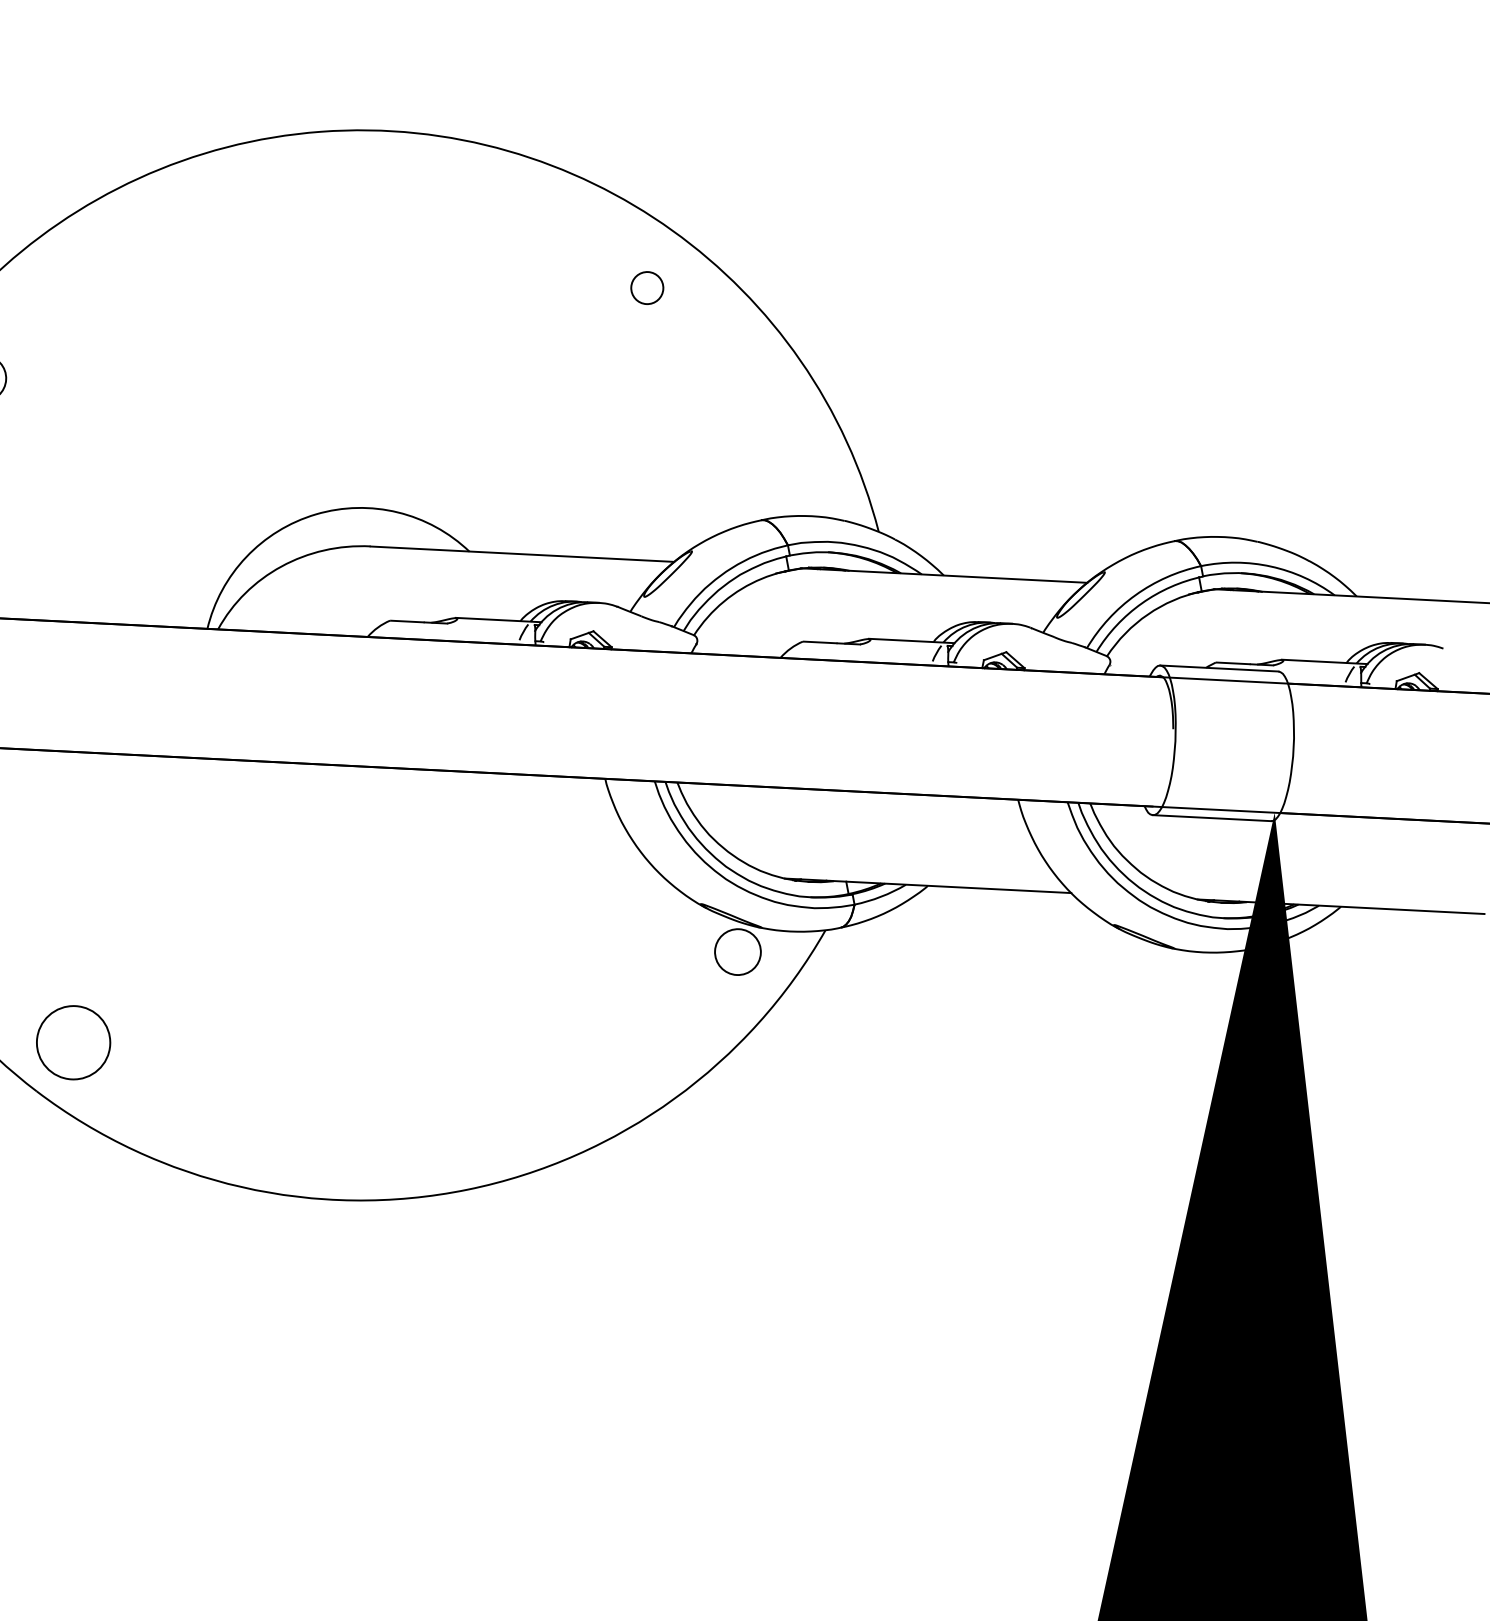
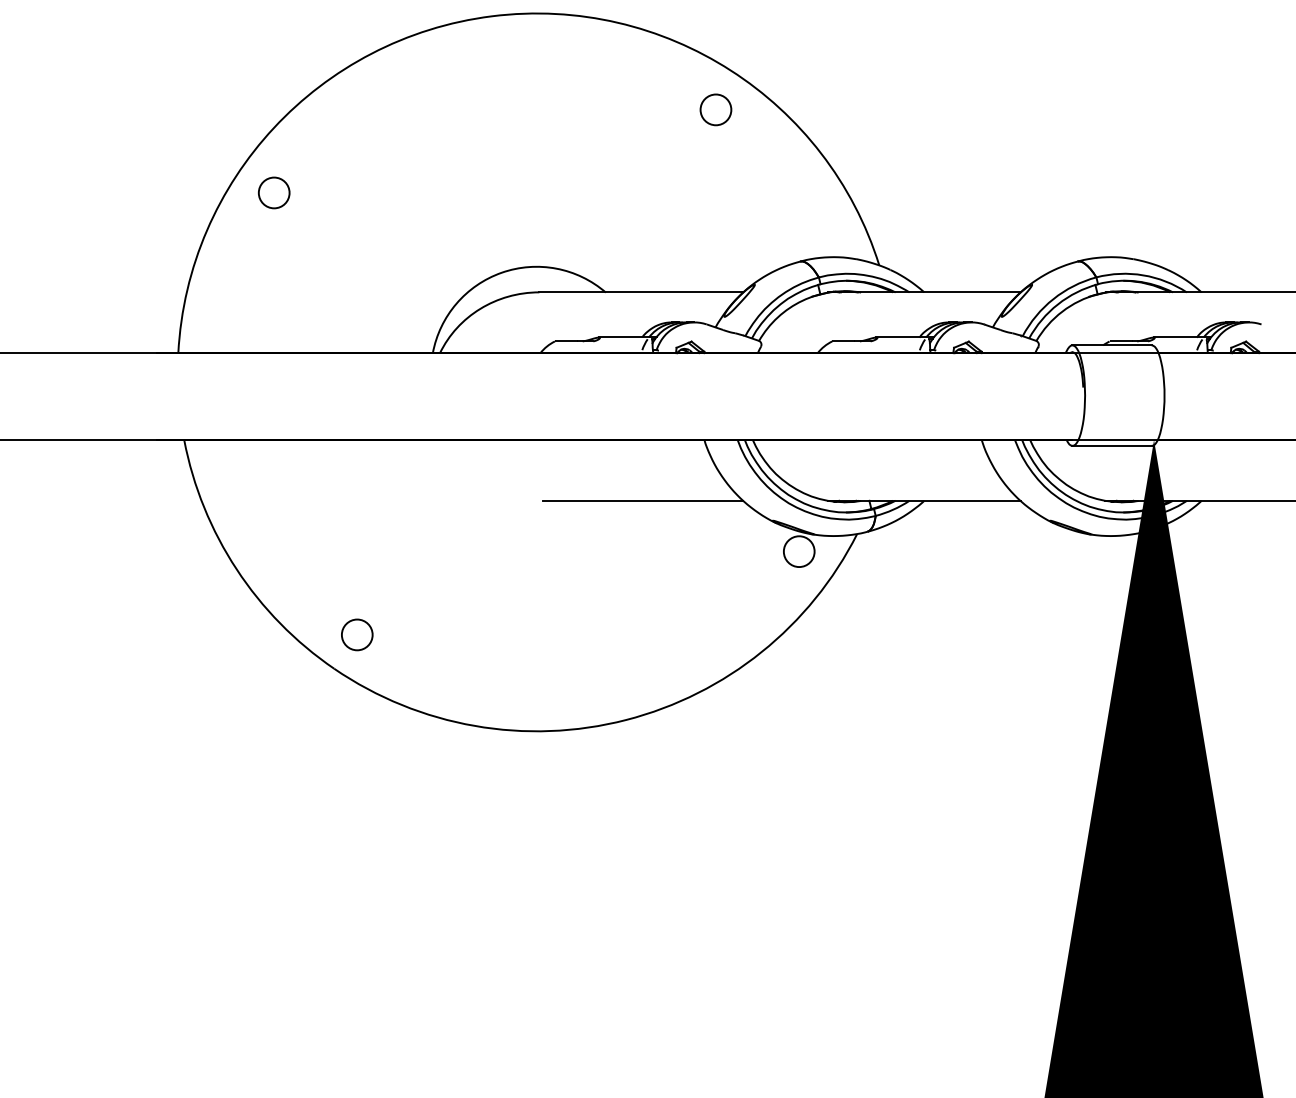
circle: (646, 287) -> (715, 109), size x1.43
line: (508, 864) -> (642, 500), added
circle: (72, 1042) -> (356, 634), size x0.62

